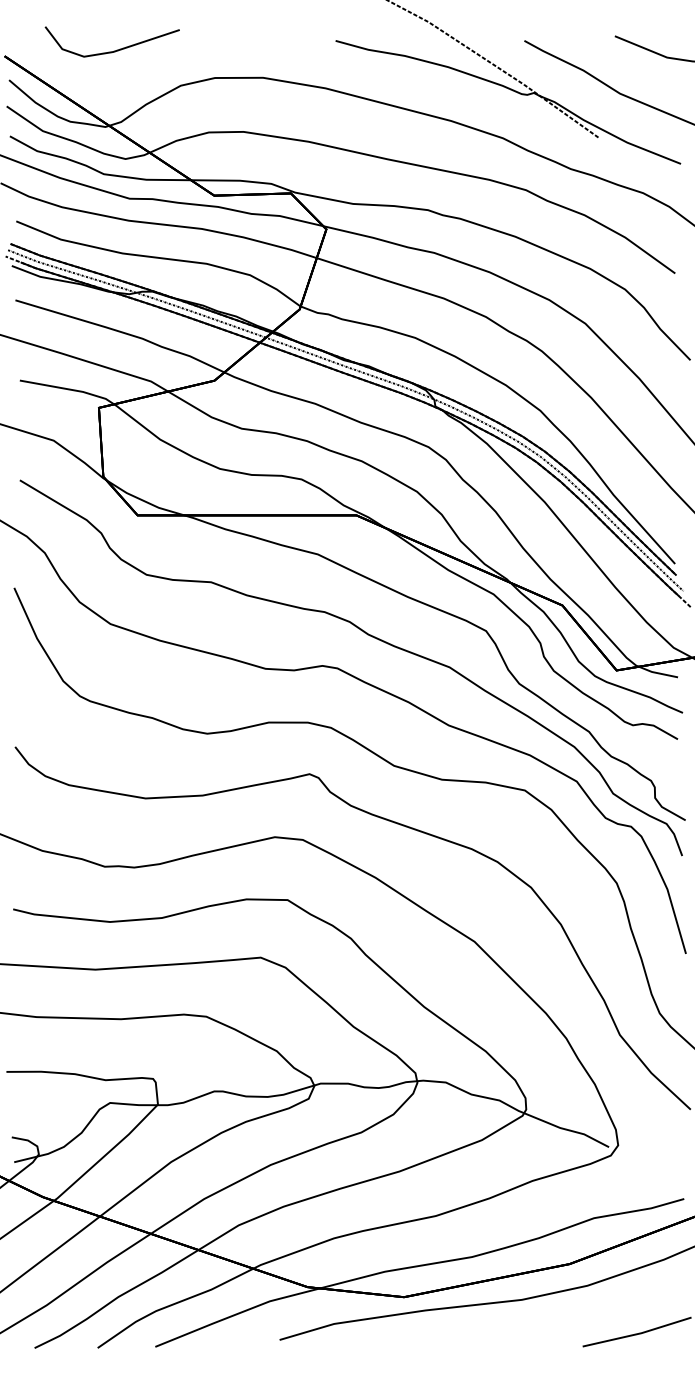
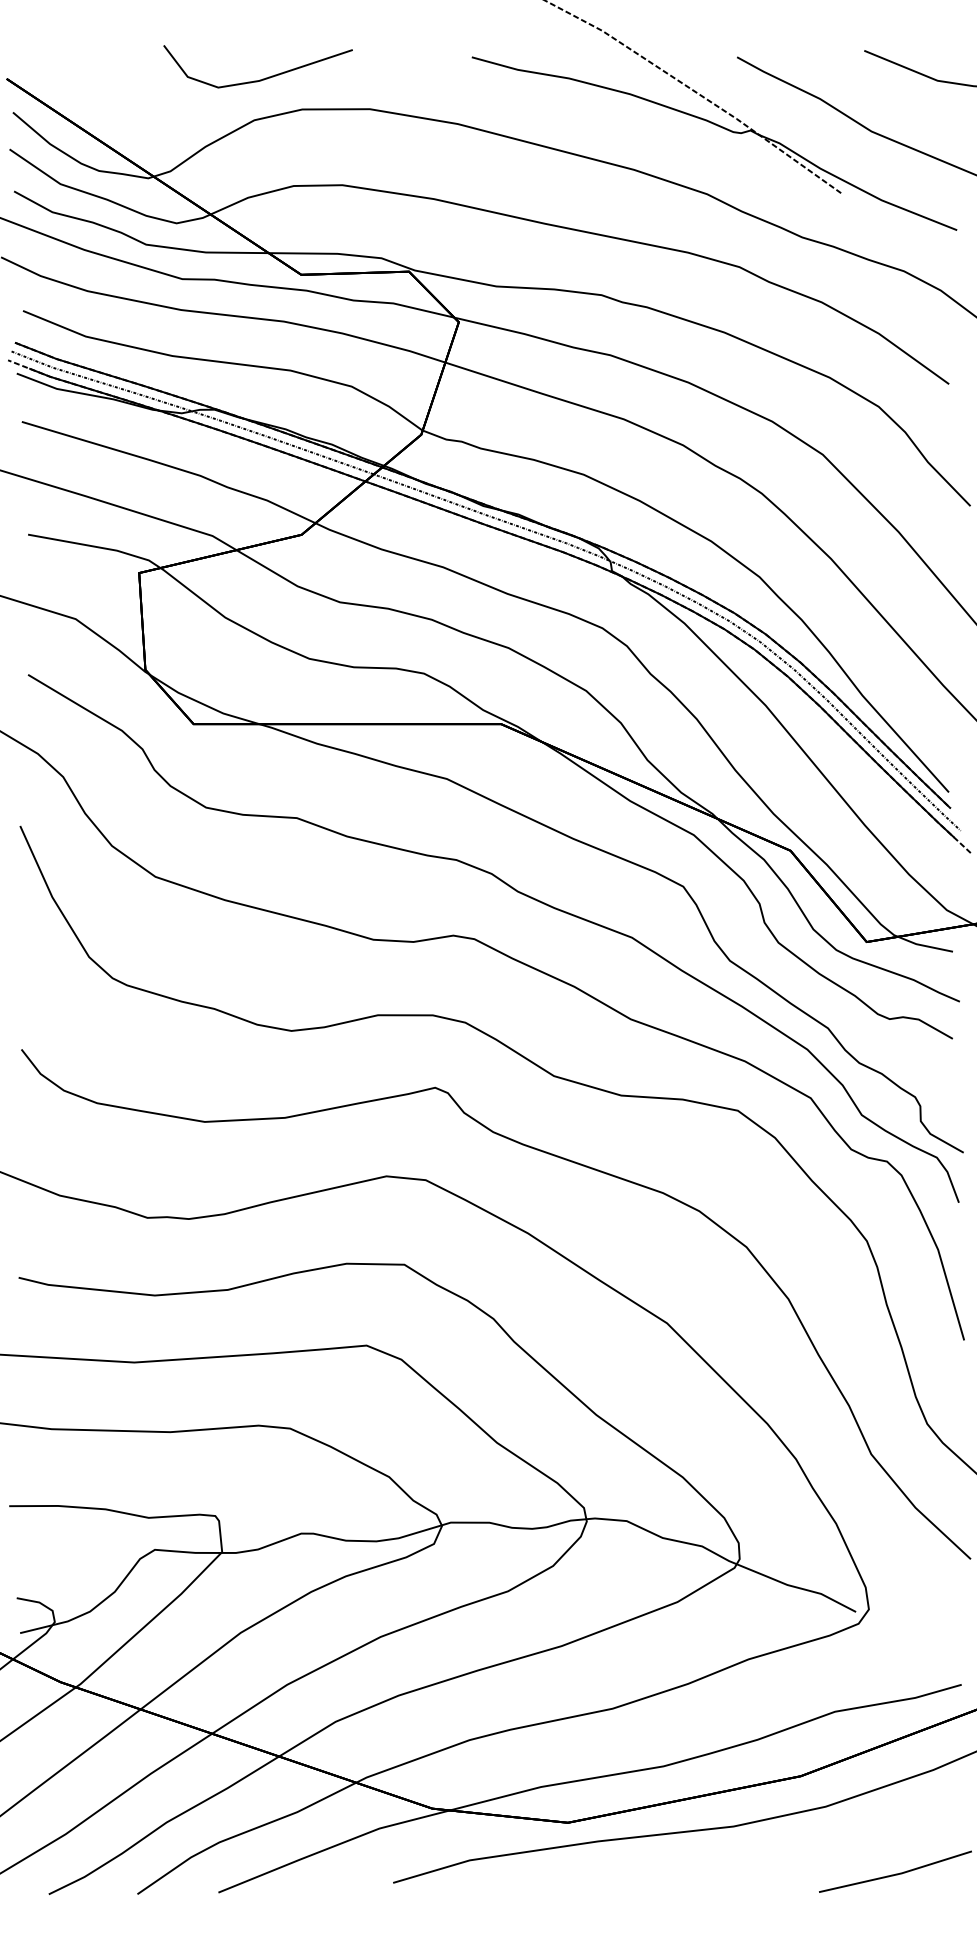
line: (115, 50) -> (262, 78), moved

